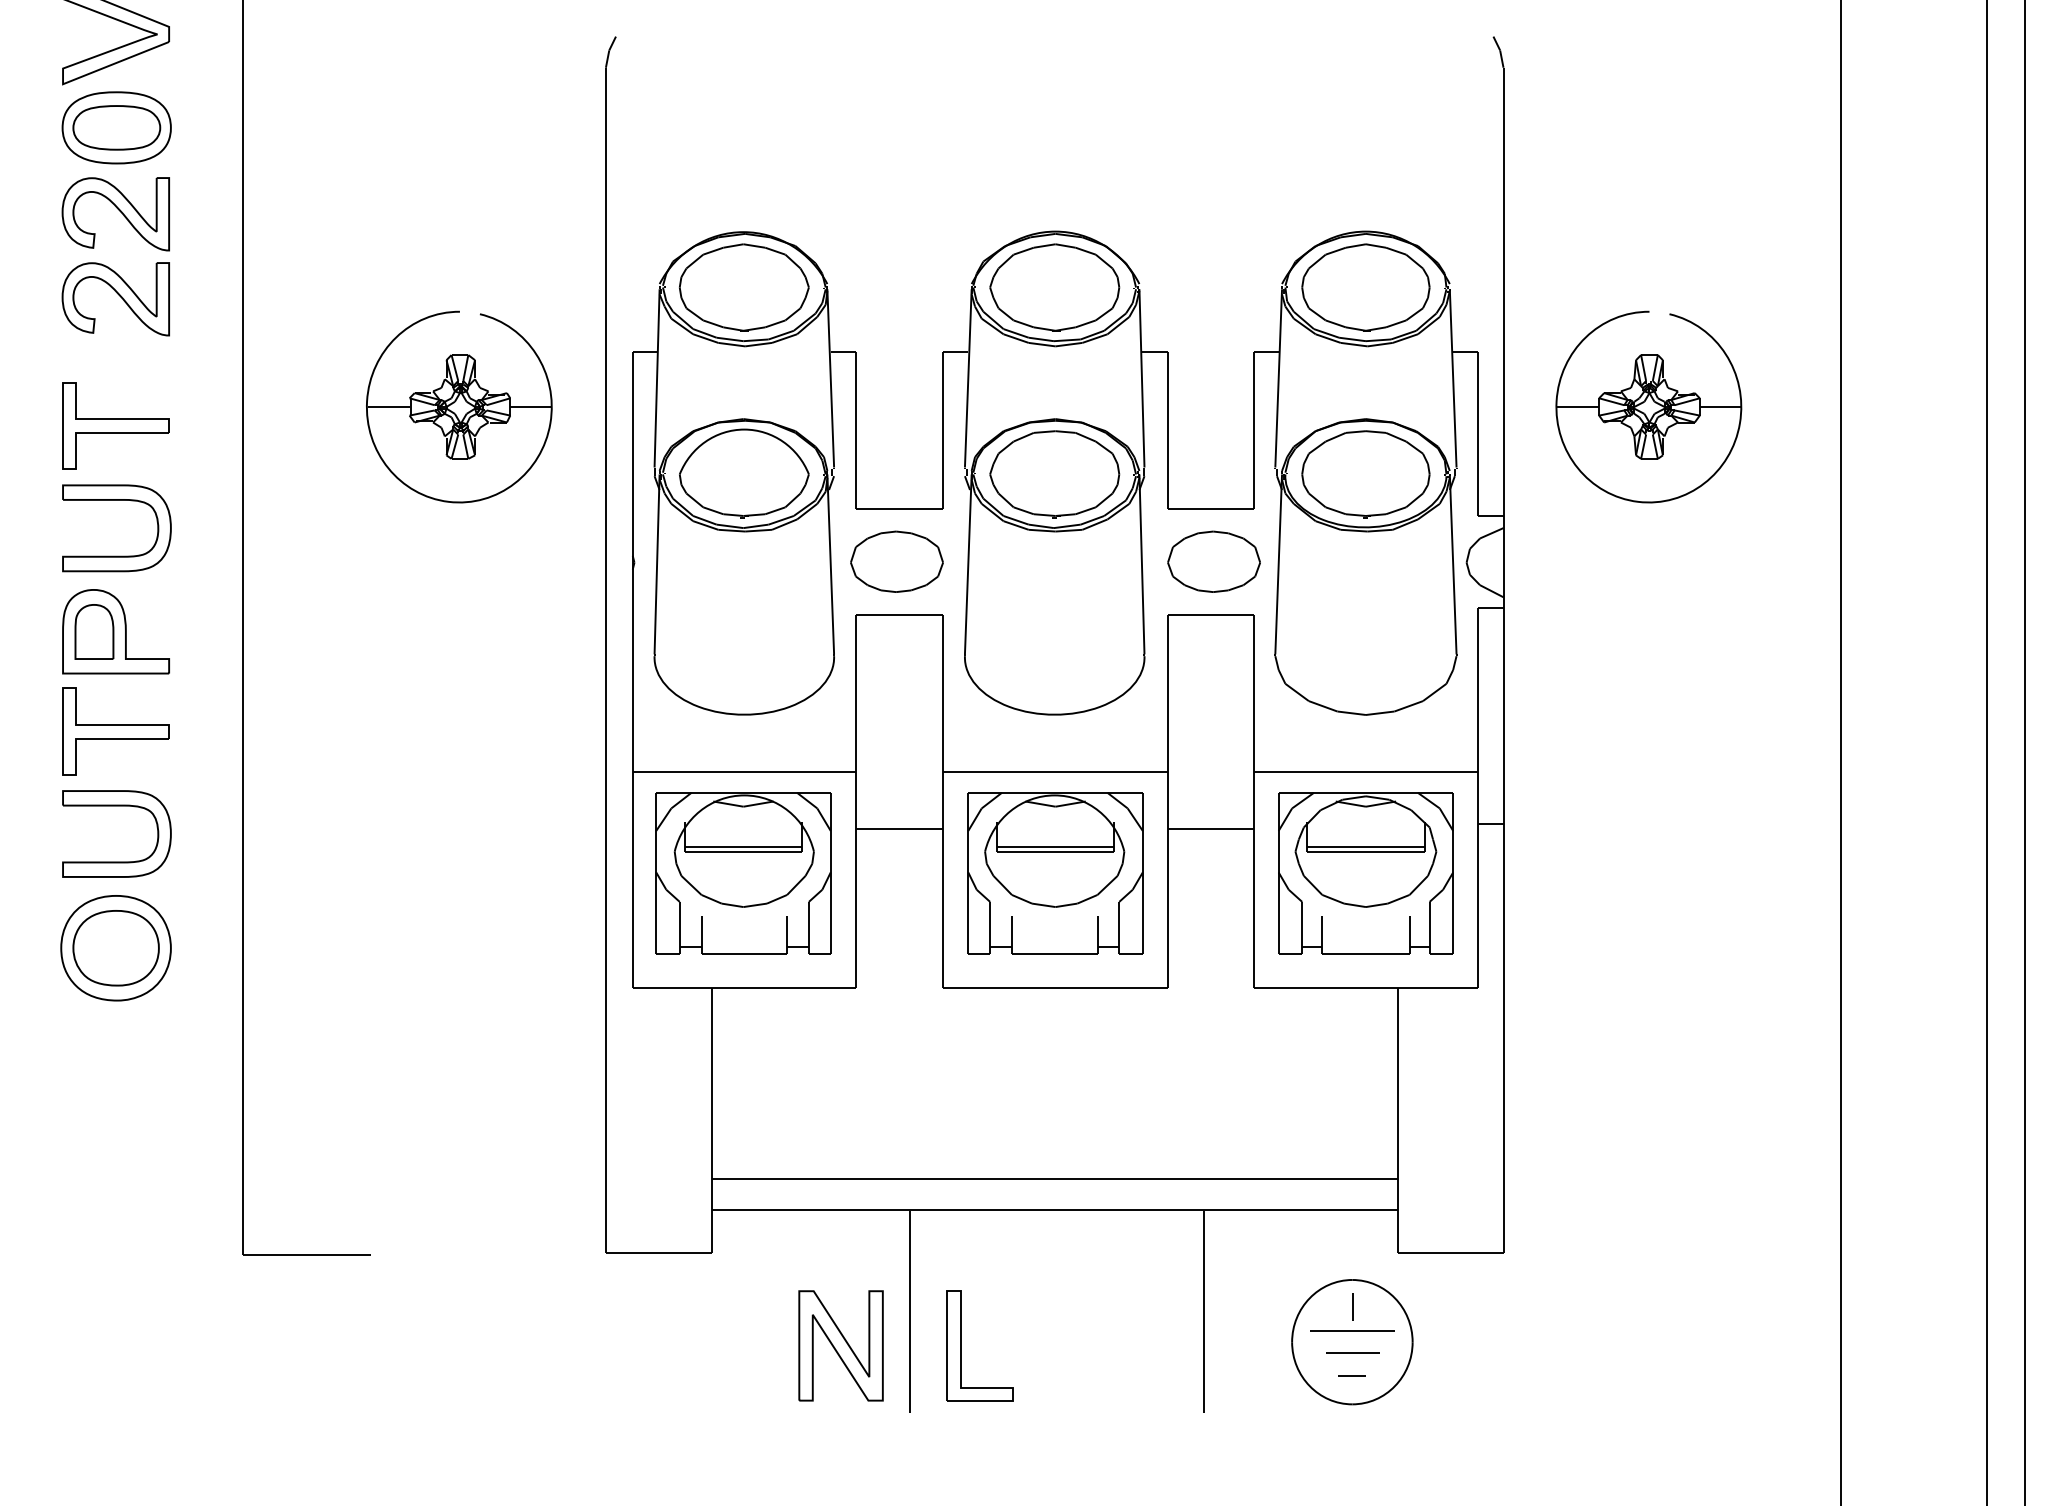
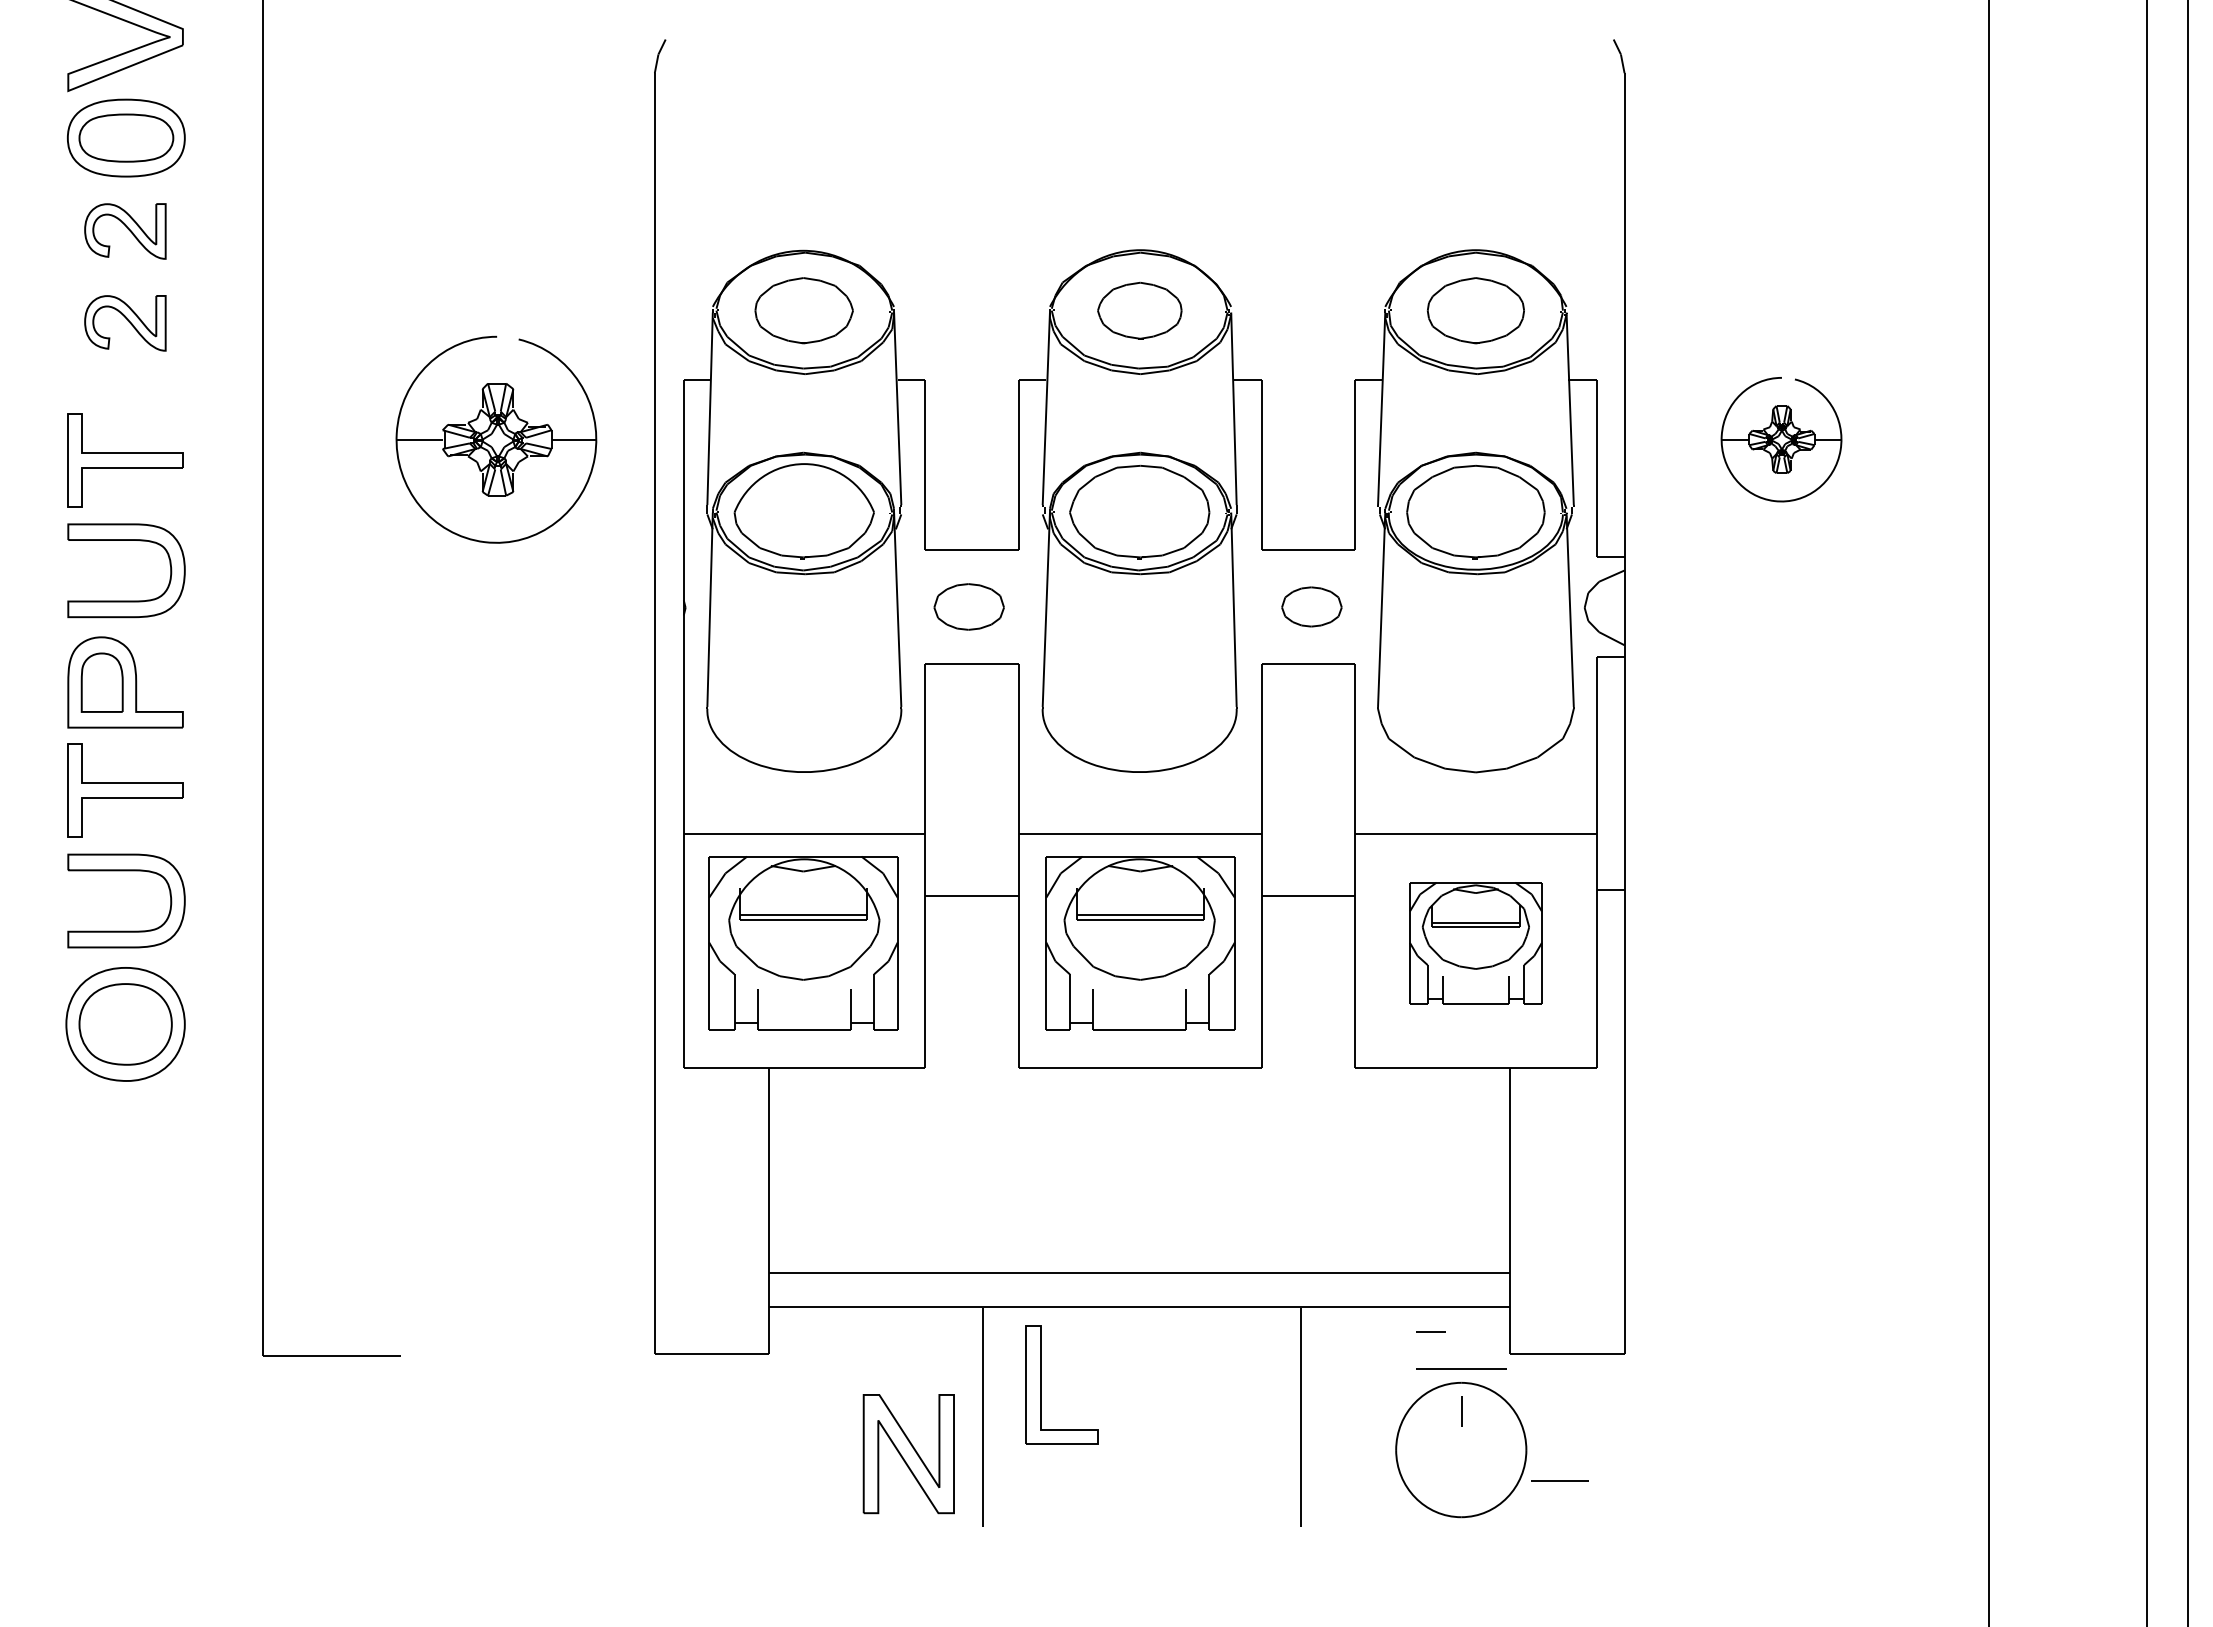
part: (115, 214) -> (125, 231), size x0.7
part: (743, 287) -> (803, 310), size x0.7
part: (1054, 287) -> (1139, 310), size x0.6
part: (1365, 287) -> (1475, 310), size x0.7
part: (115, 299) -> (125, 323), size x0.7
part: (1648, 406) -> (1781, 439), size x0.6
part: (896, 561) -> (968, 606), size x0.7
part: (1213, 561) -> (1311, 606), size x0.6
part: (1365, 873) -> (1475, 943), size x0.7
line: (1352, 1330) -> (1461, 1368), moved
part: (961, 1345) -> (1041, 1384), moved
line: (1352, 1352) -> (1559, 1480), moved
line: (1351, 1375) -> (1430, 1331), moved

